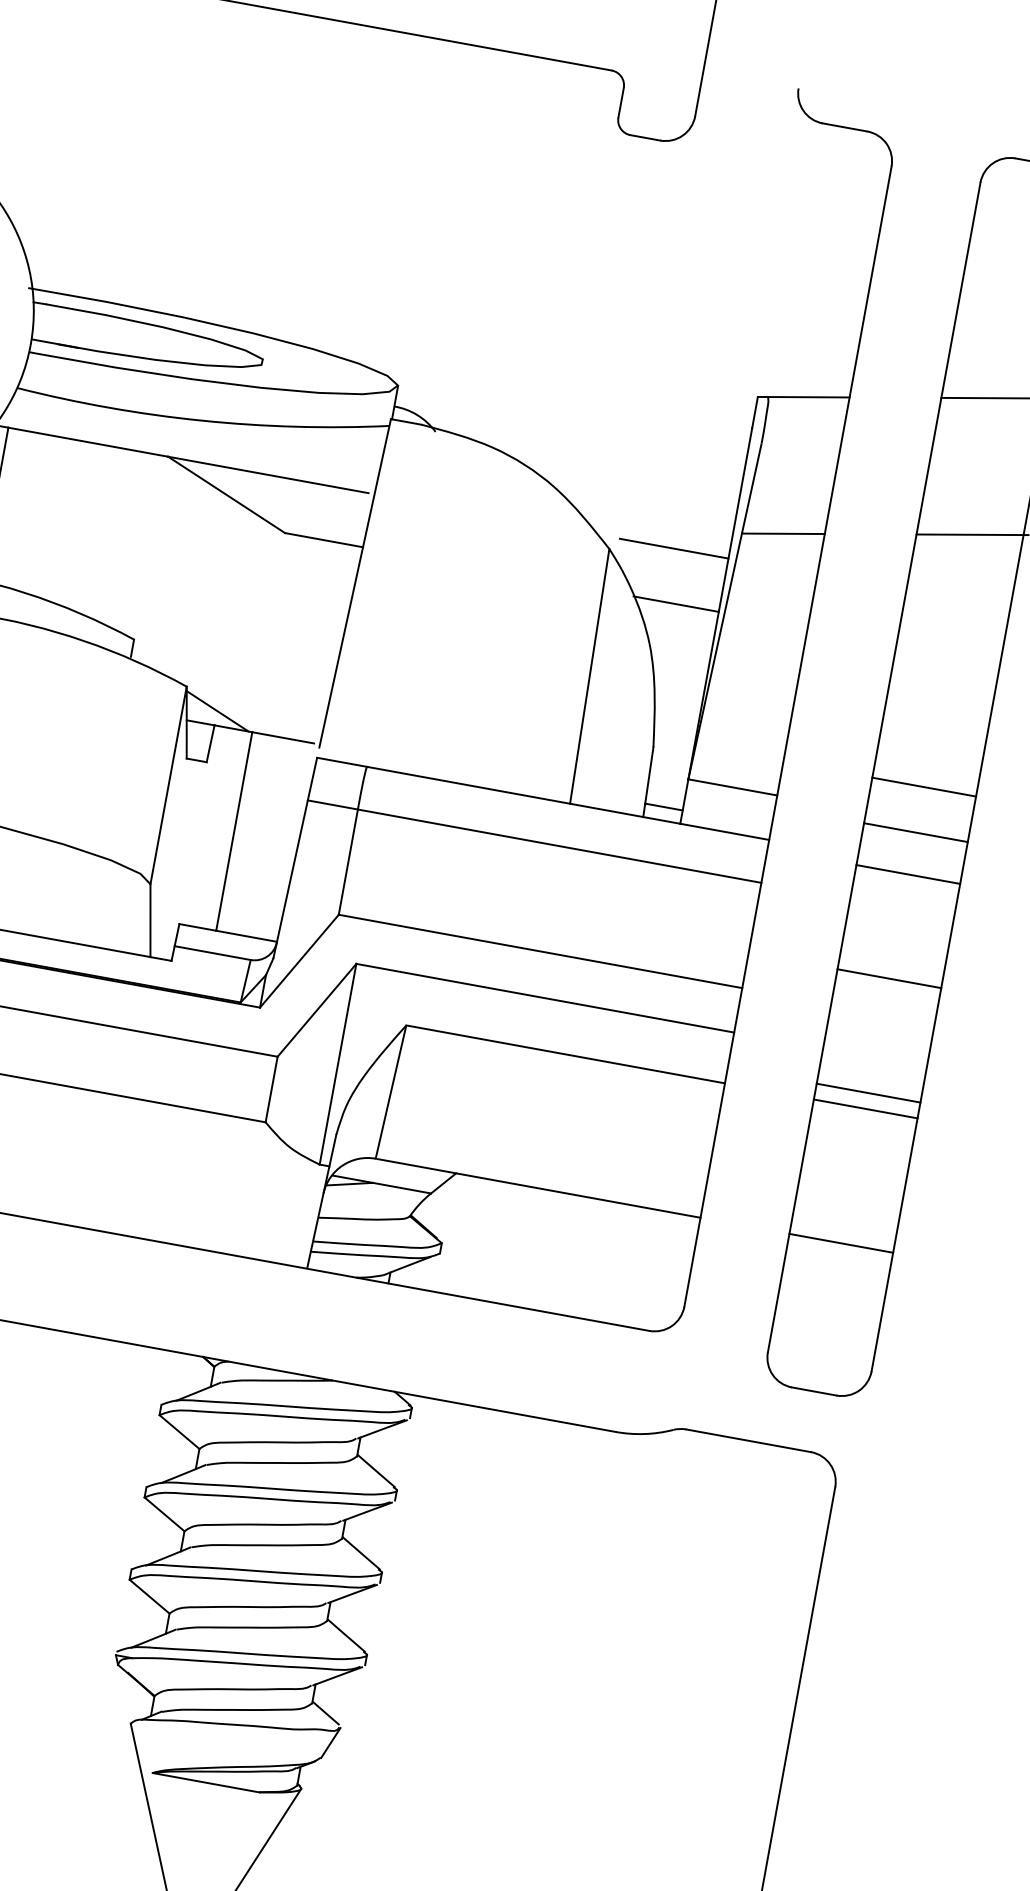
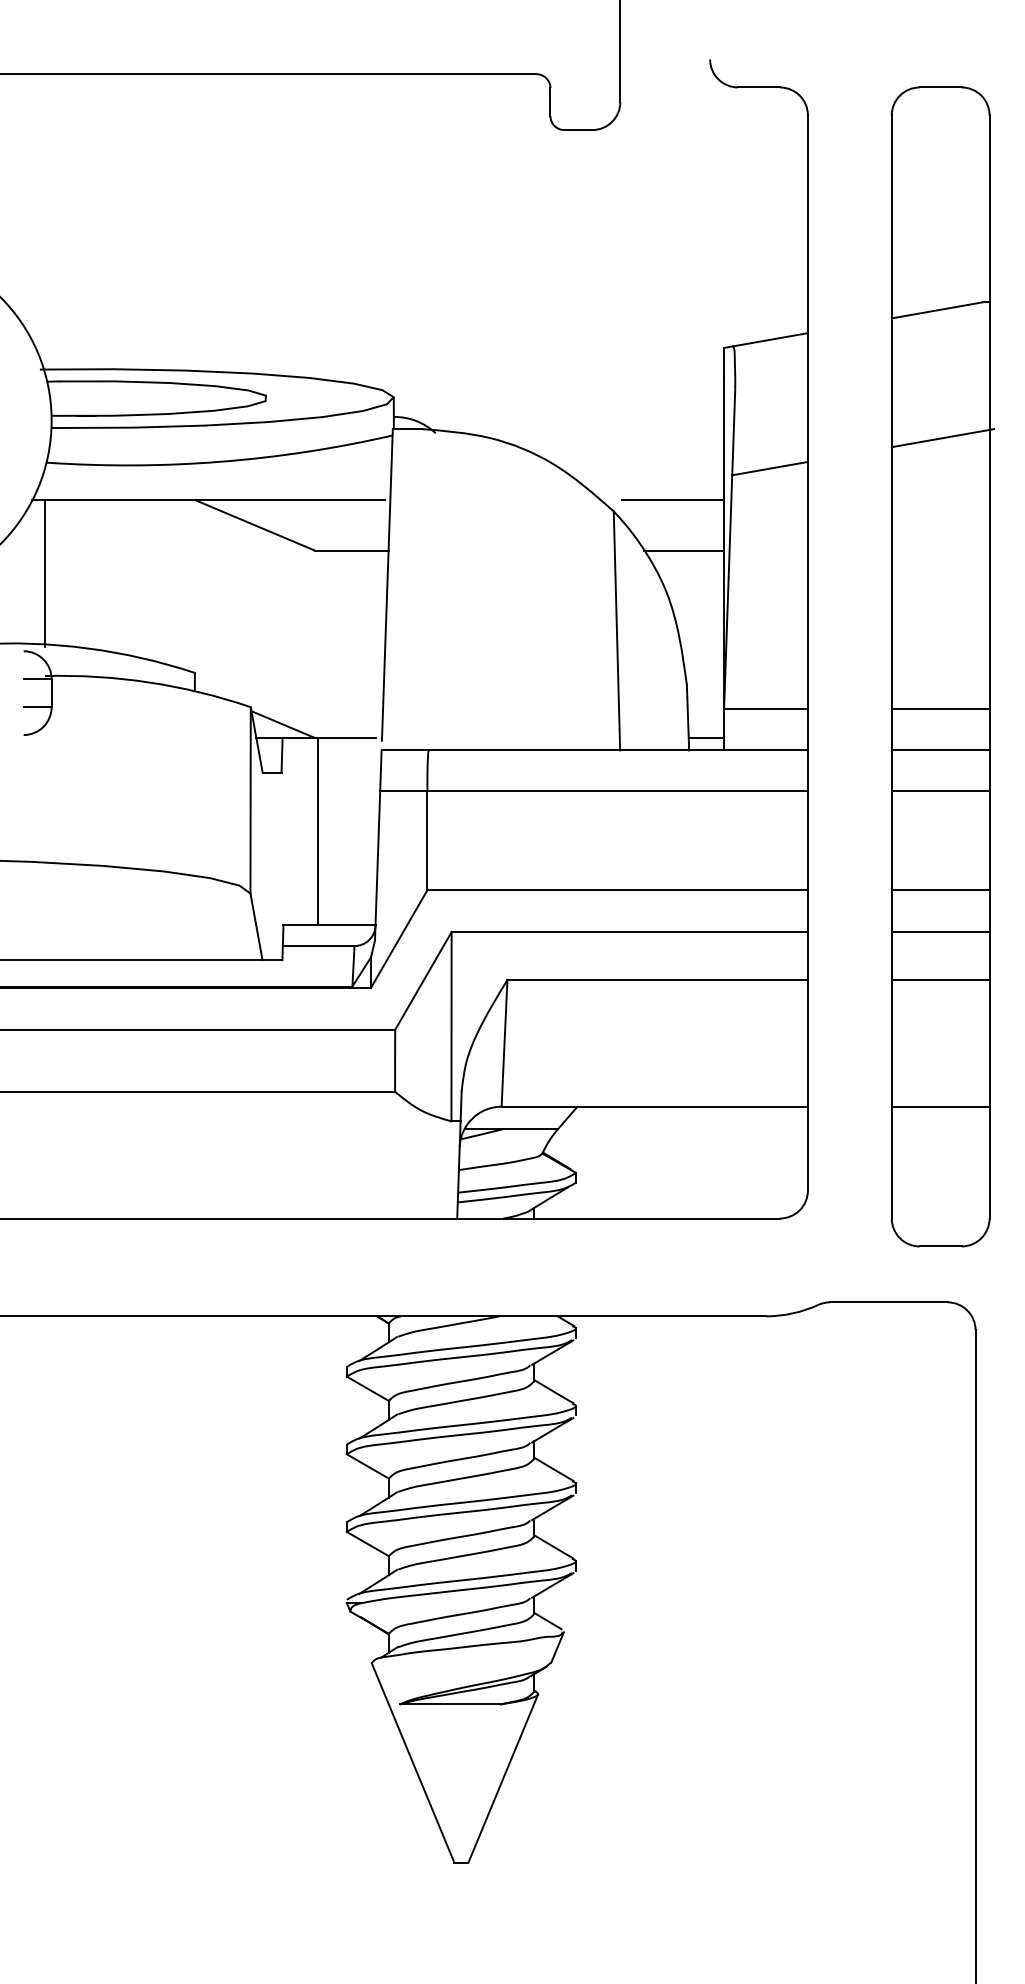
line: (924, 787) -> (940, 708), moved
line: (915, 832) -> (940, 750), moved
line: (908, 874) -> (940, 790), moved
line: (889, 979) -> (940, 890), moved
line: (868, 1093) -> (940, 932), moved

